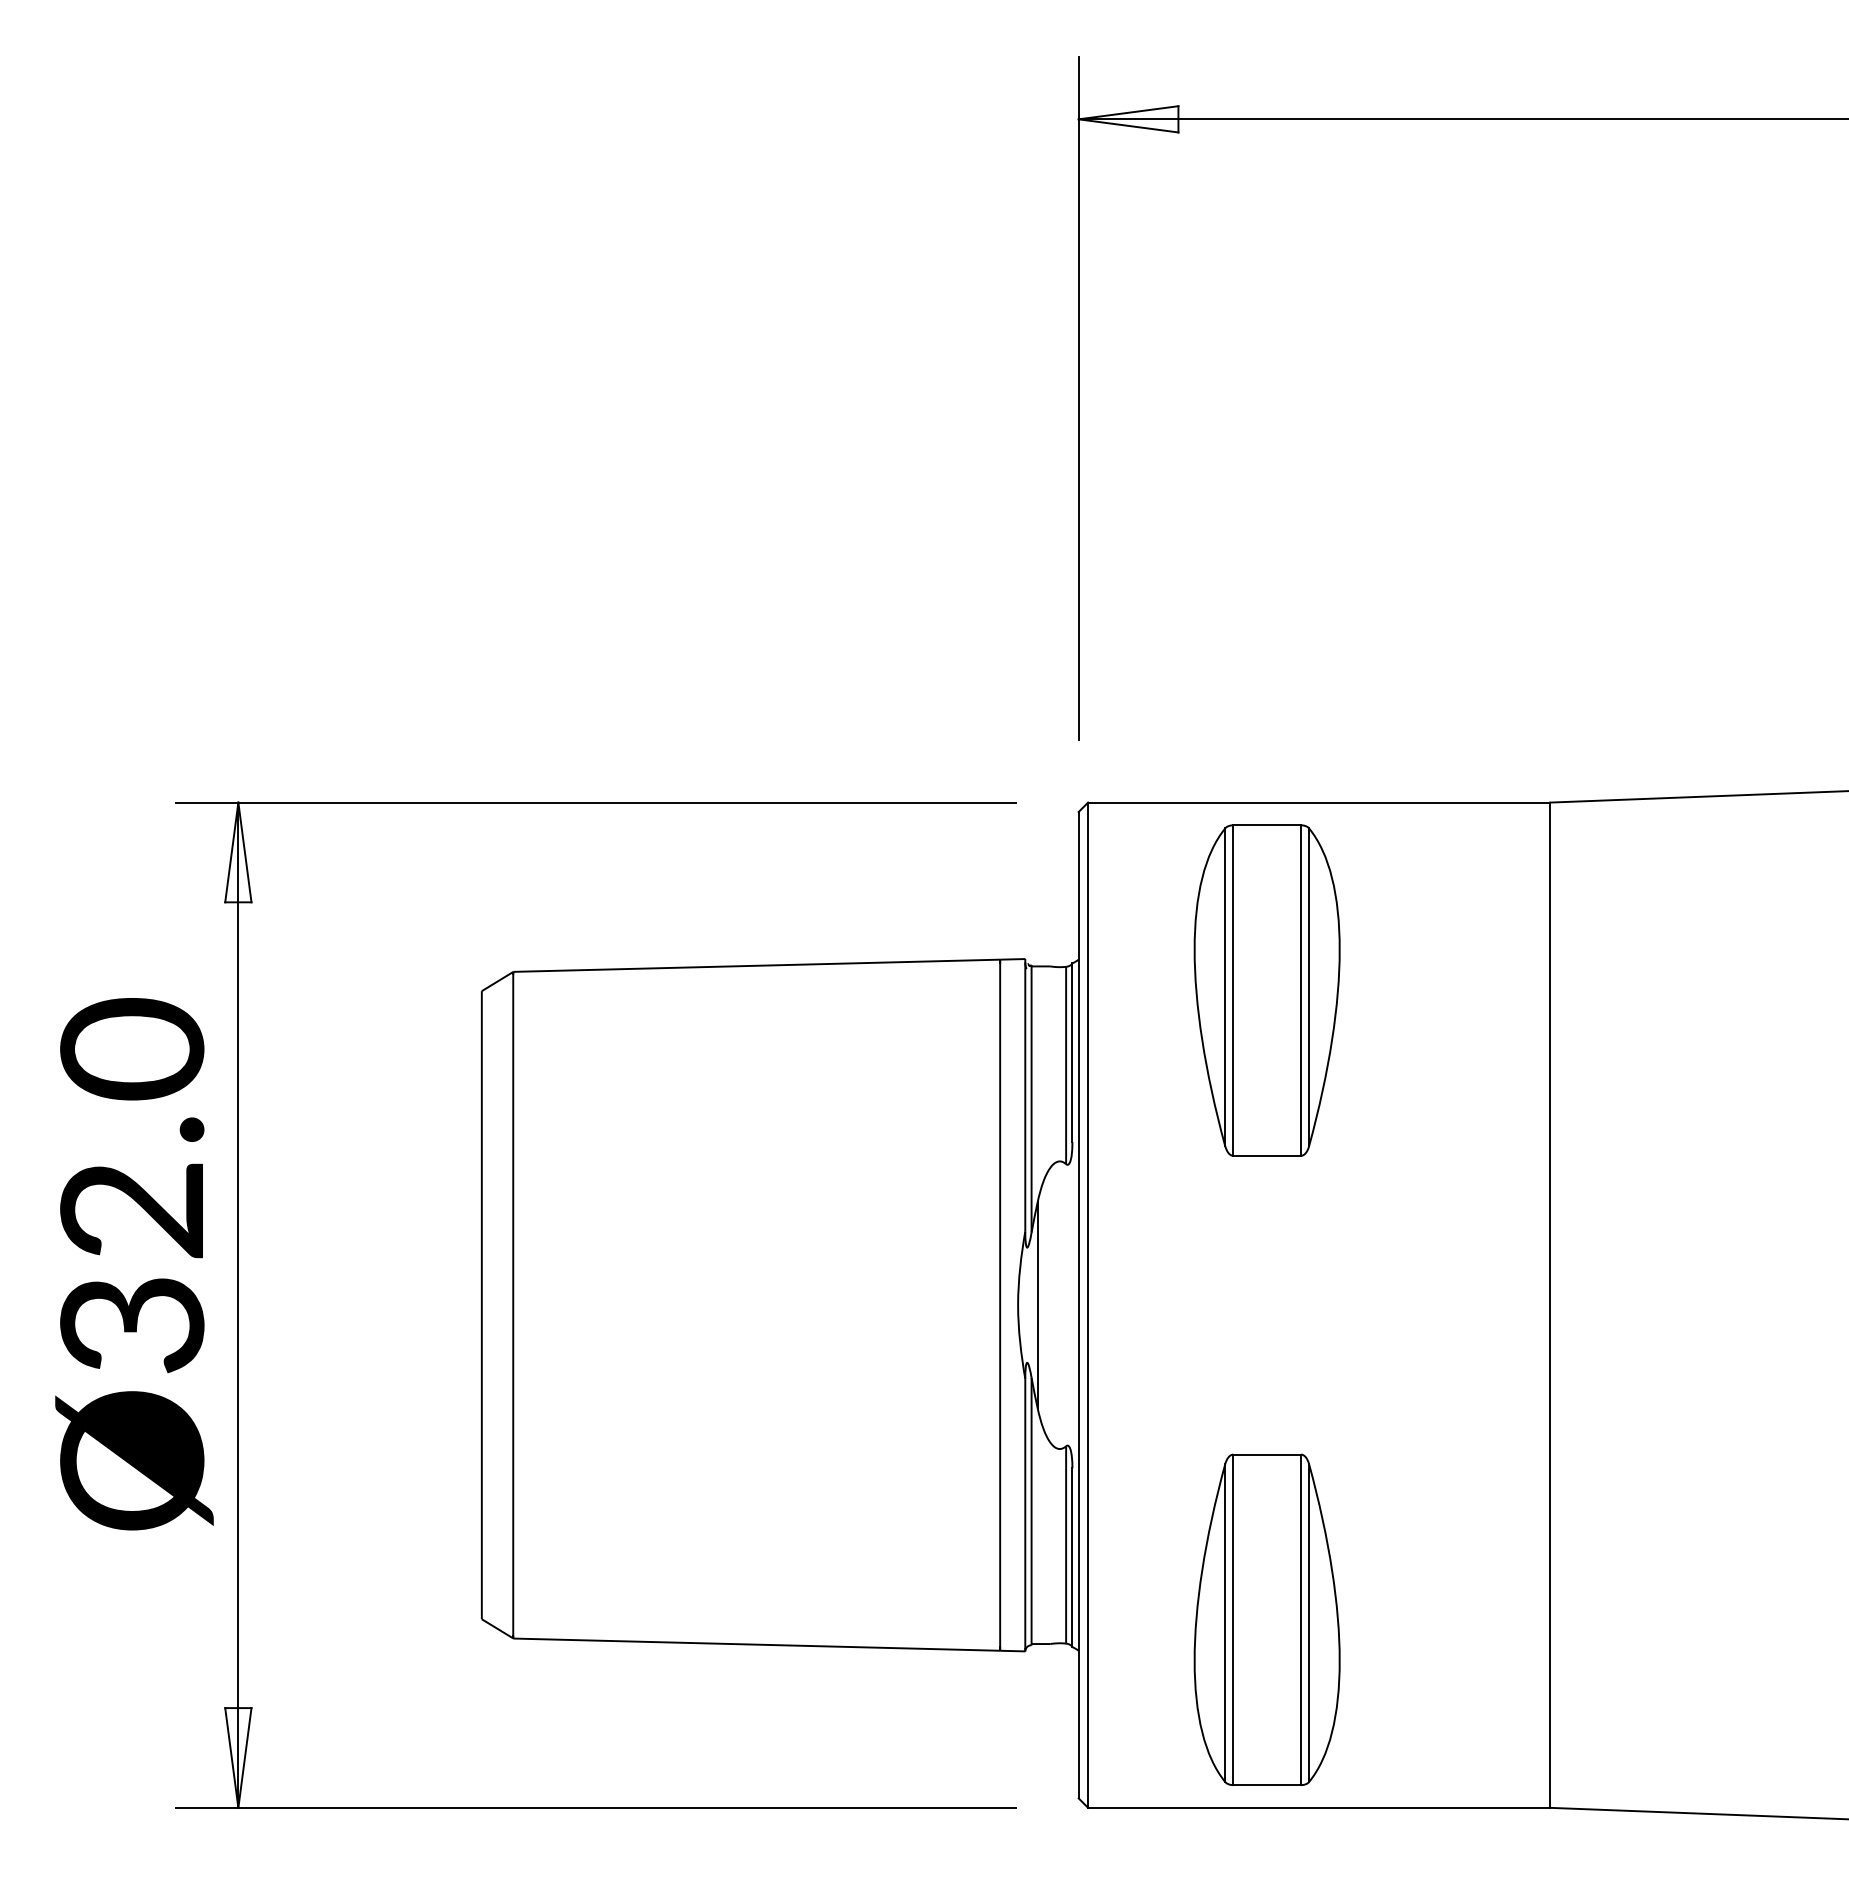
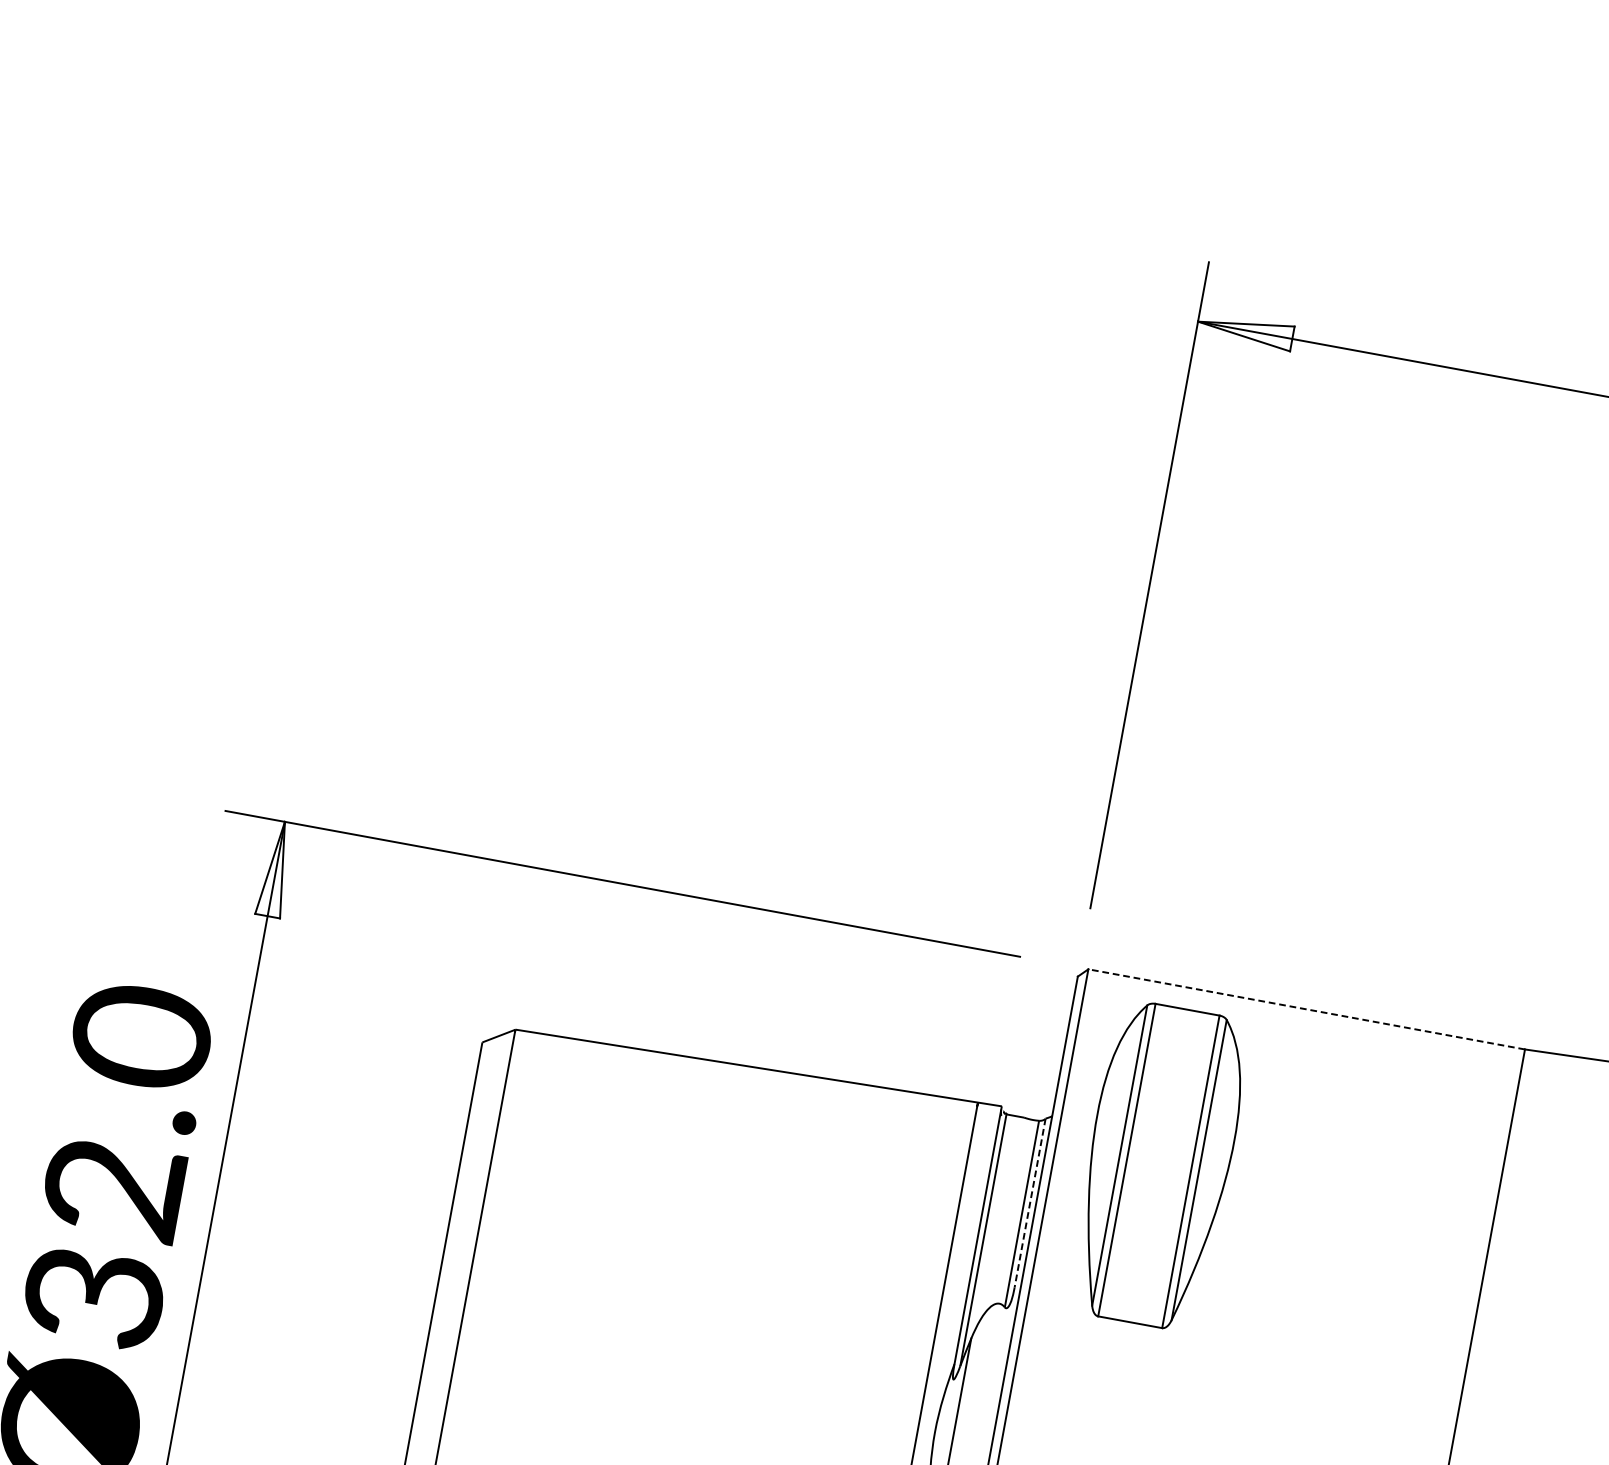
line: (1319, 802) -> (1307, 1009), solid -> dashed
part: (1266, 990) -> (1158, 1165), moved
line: (1072, 1053) -> (1030, 1203), solid -> dashed

